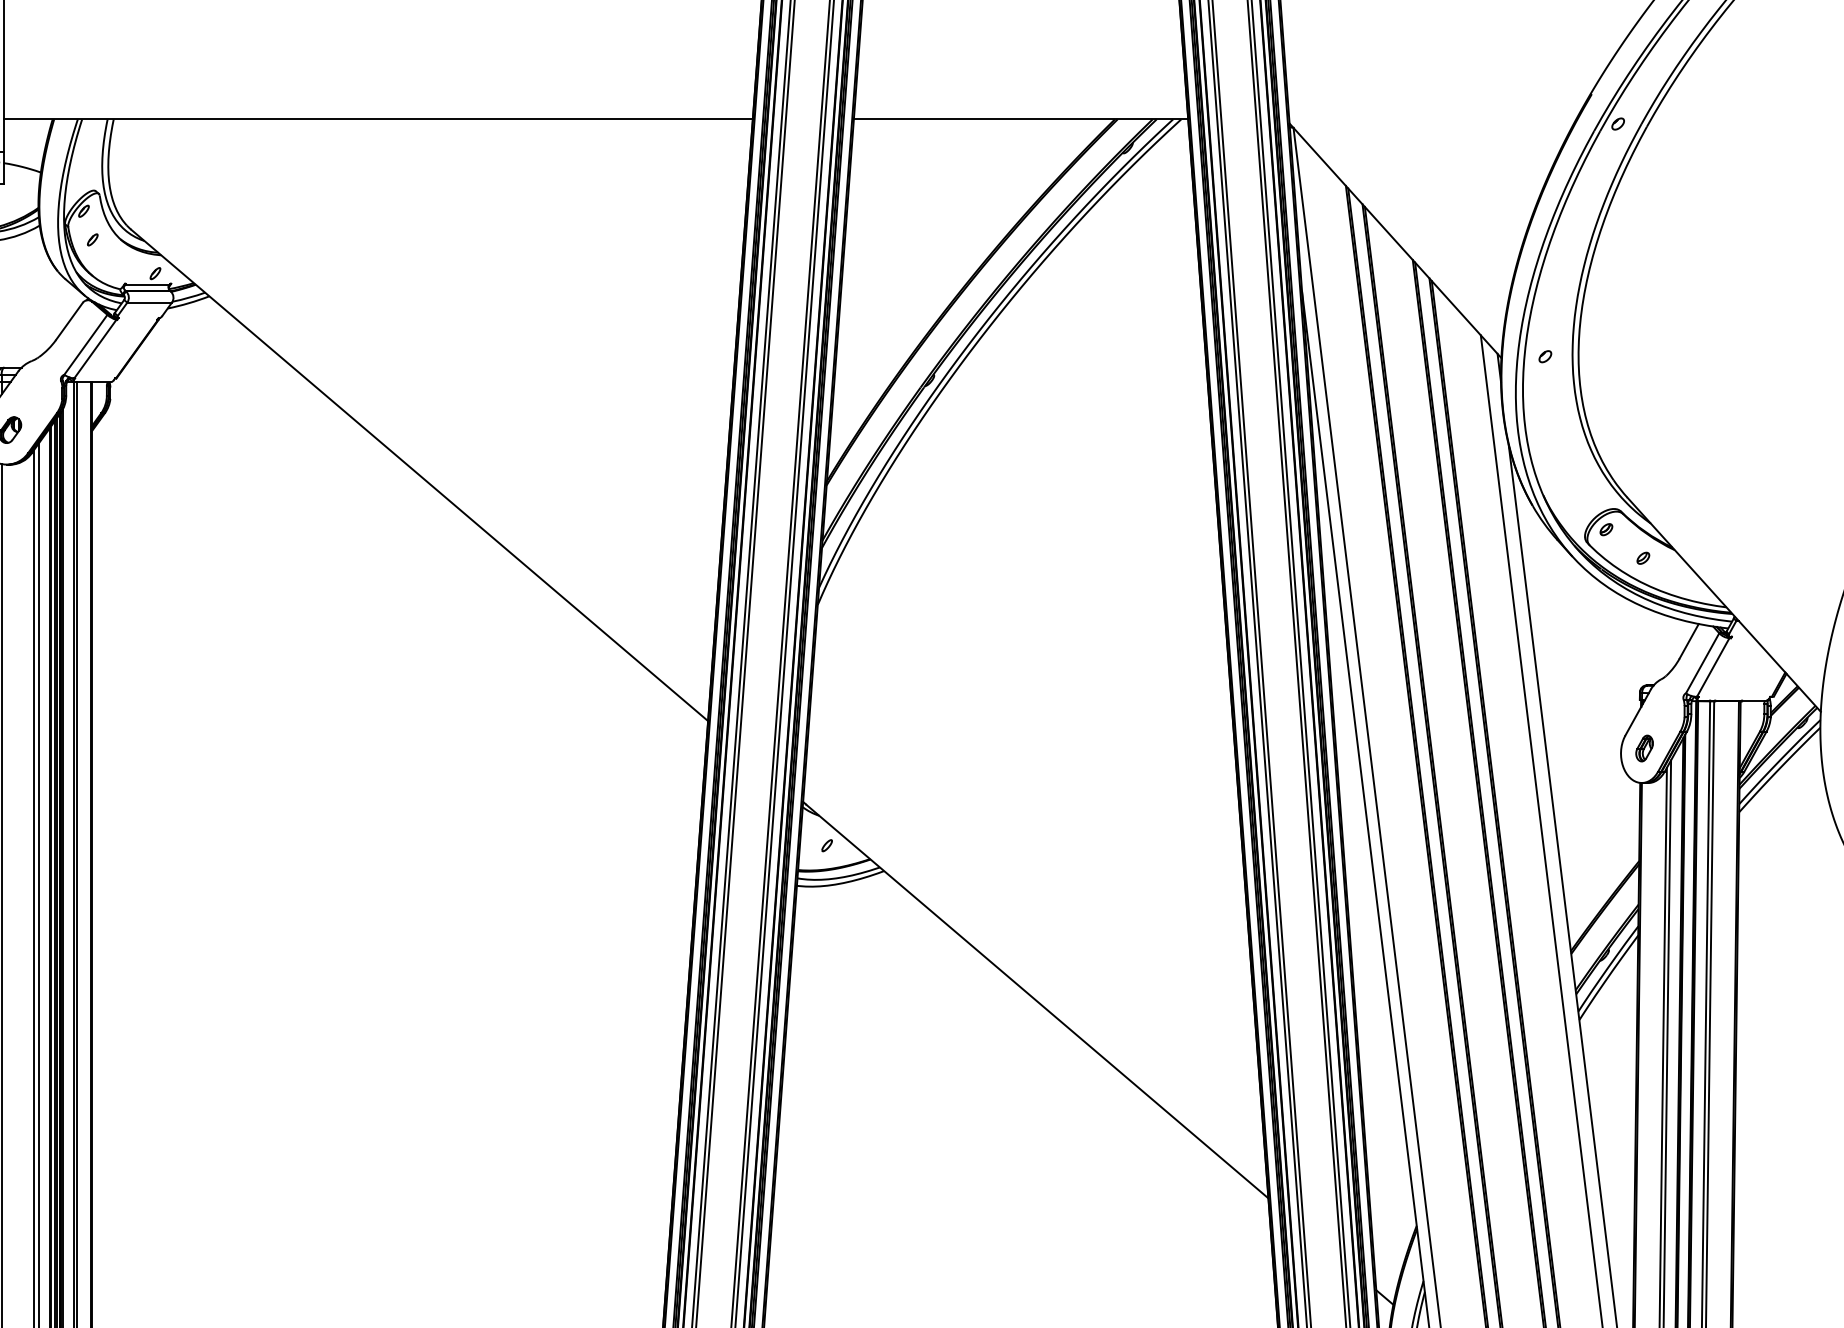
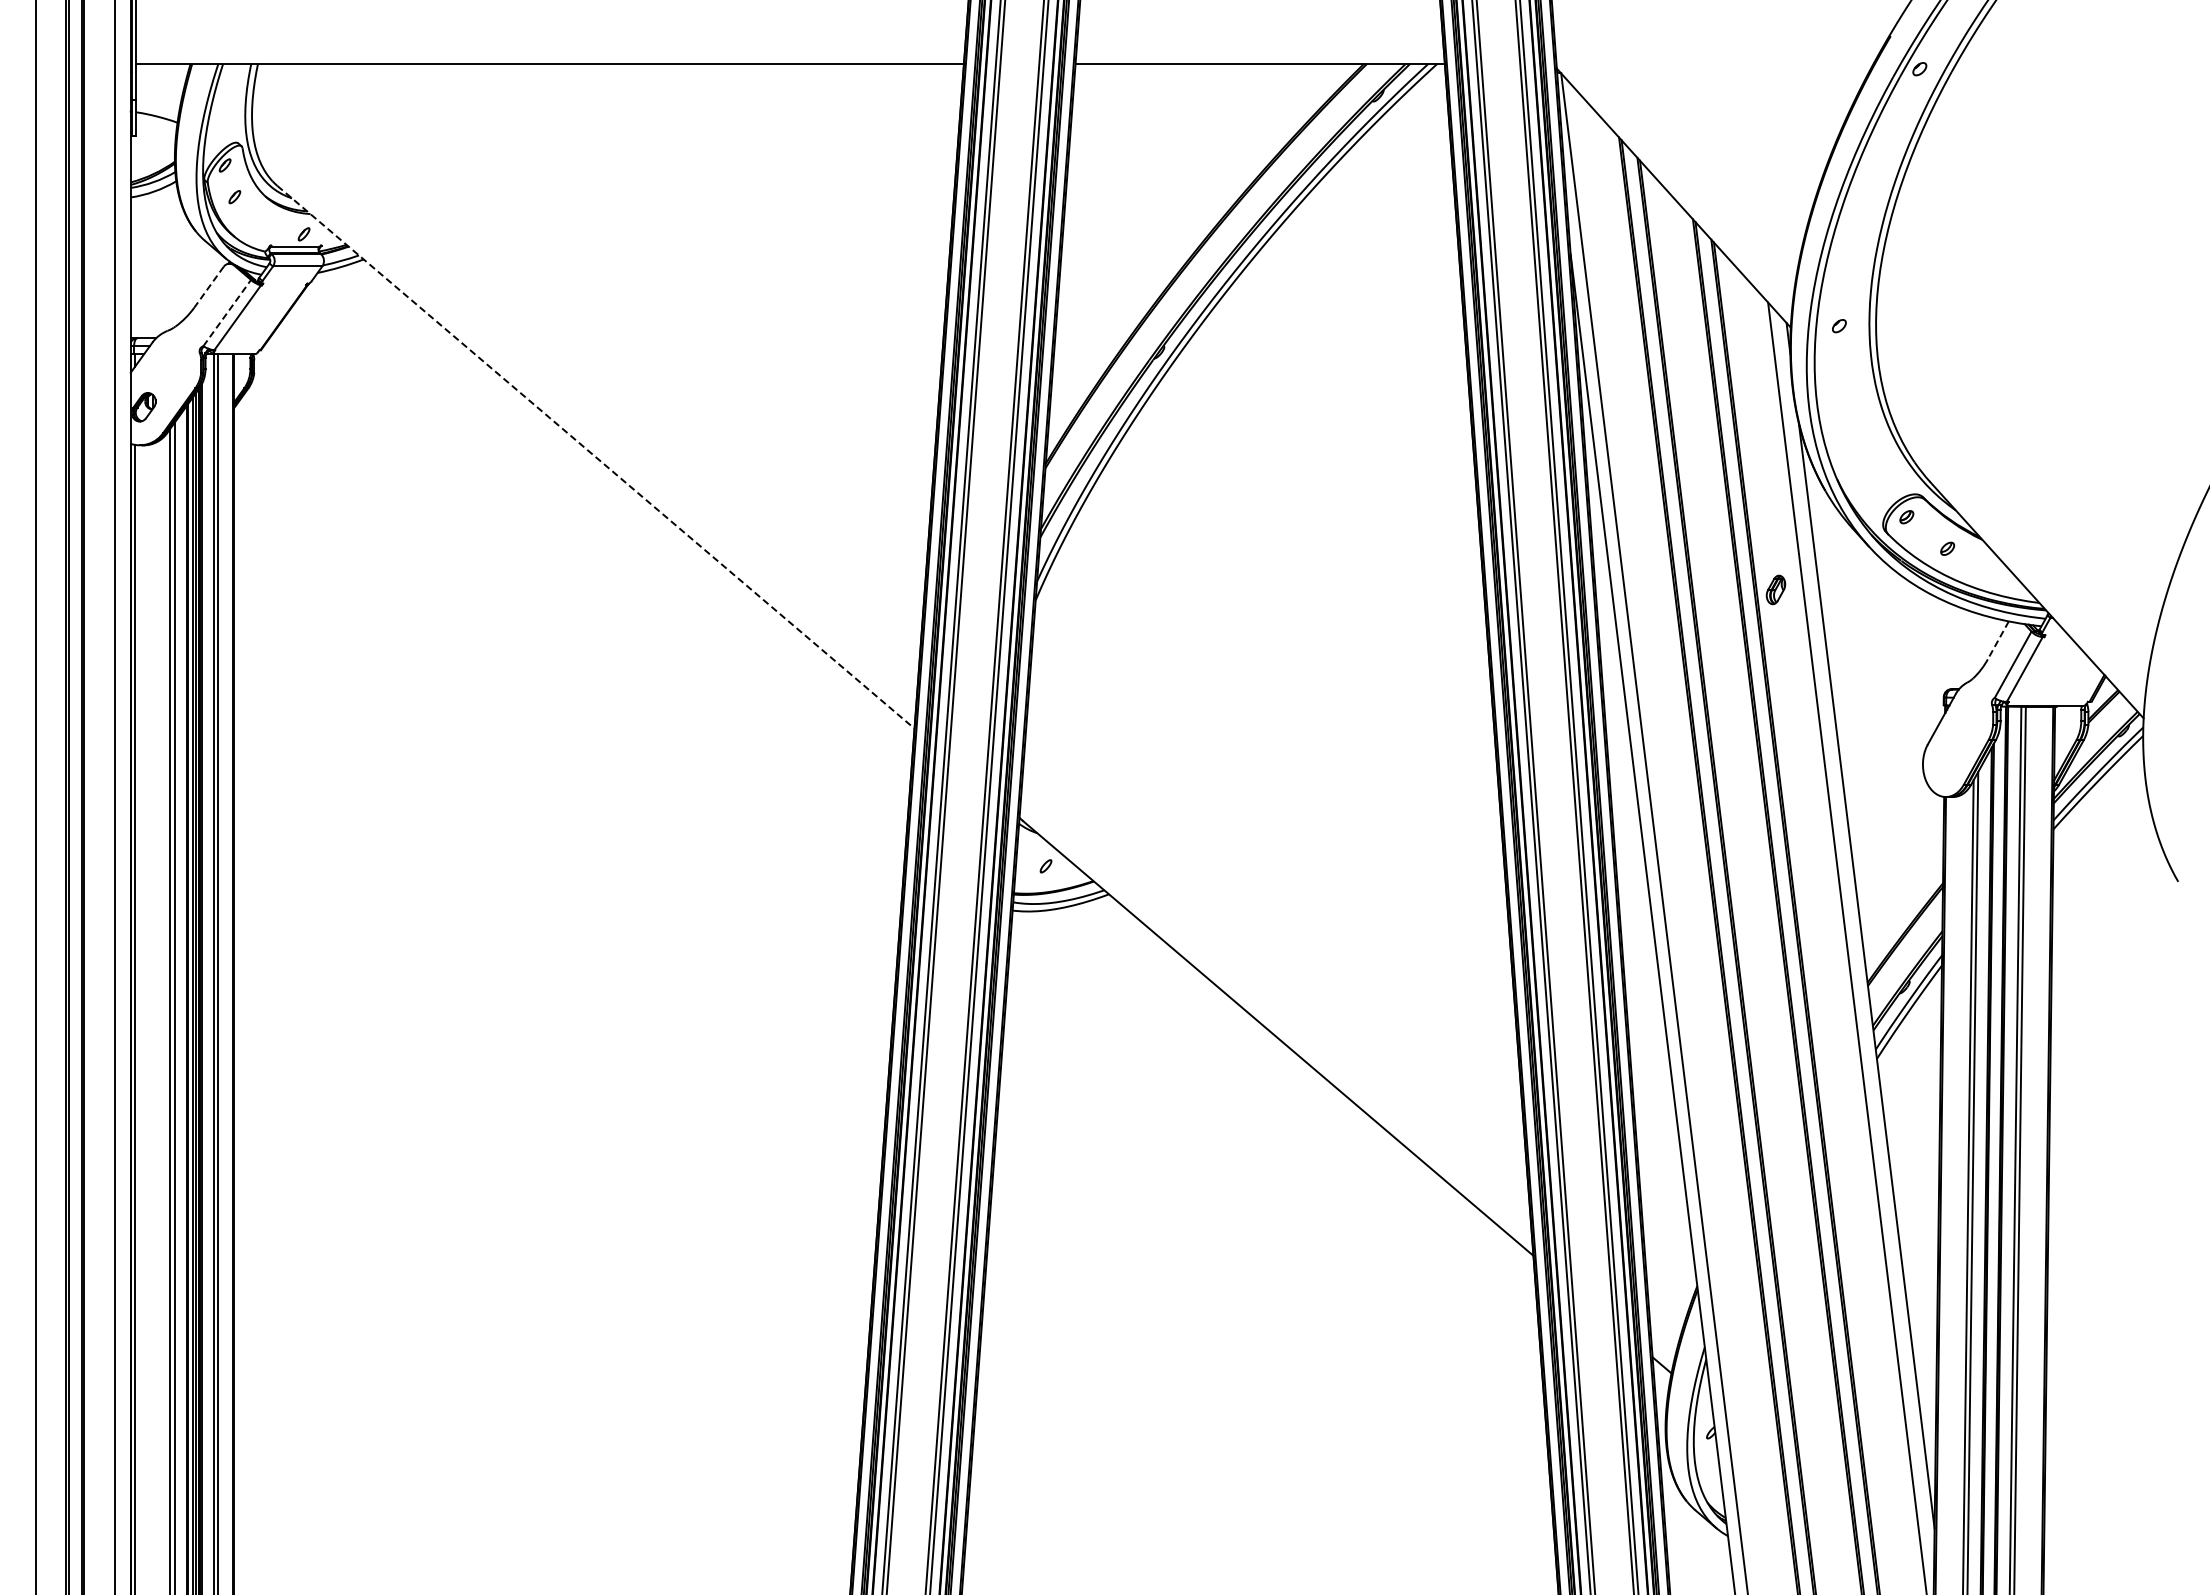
line: (68, 321) -> (208, 287), solid -> dashed
line: (86, 345) -> (227, 313), solid -> dashed
line: (420, 475) -> (596, 457), solid -> dashed
line: (1689, 641) -> (1998, 640), solid -> dashed
part: (1644, 748) -> (1775, 589), moved

